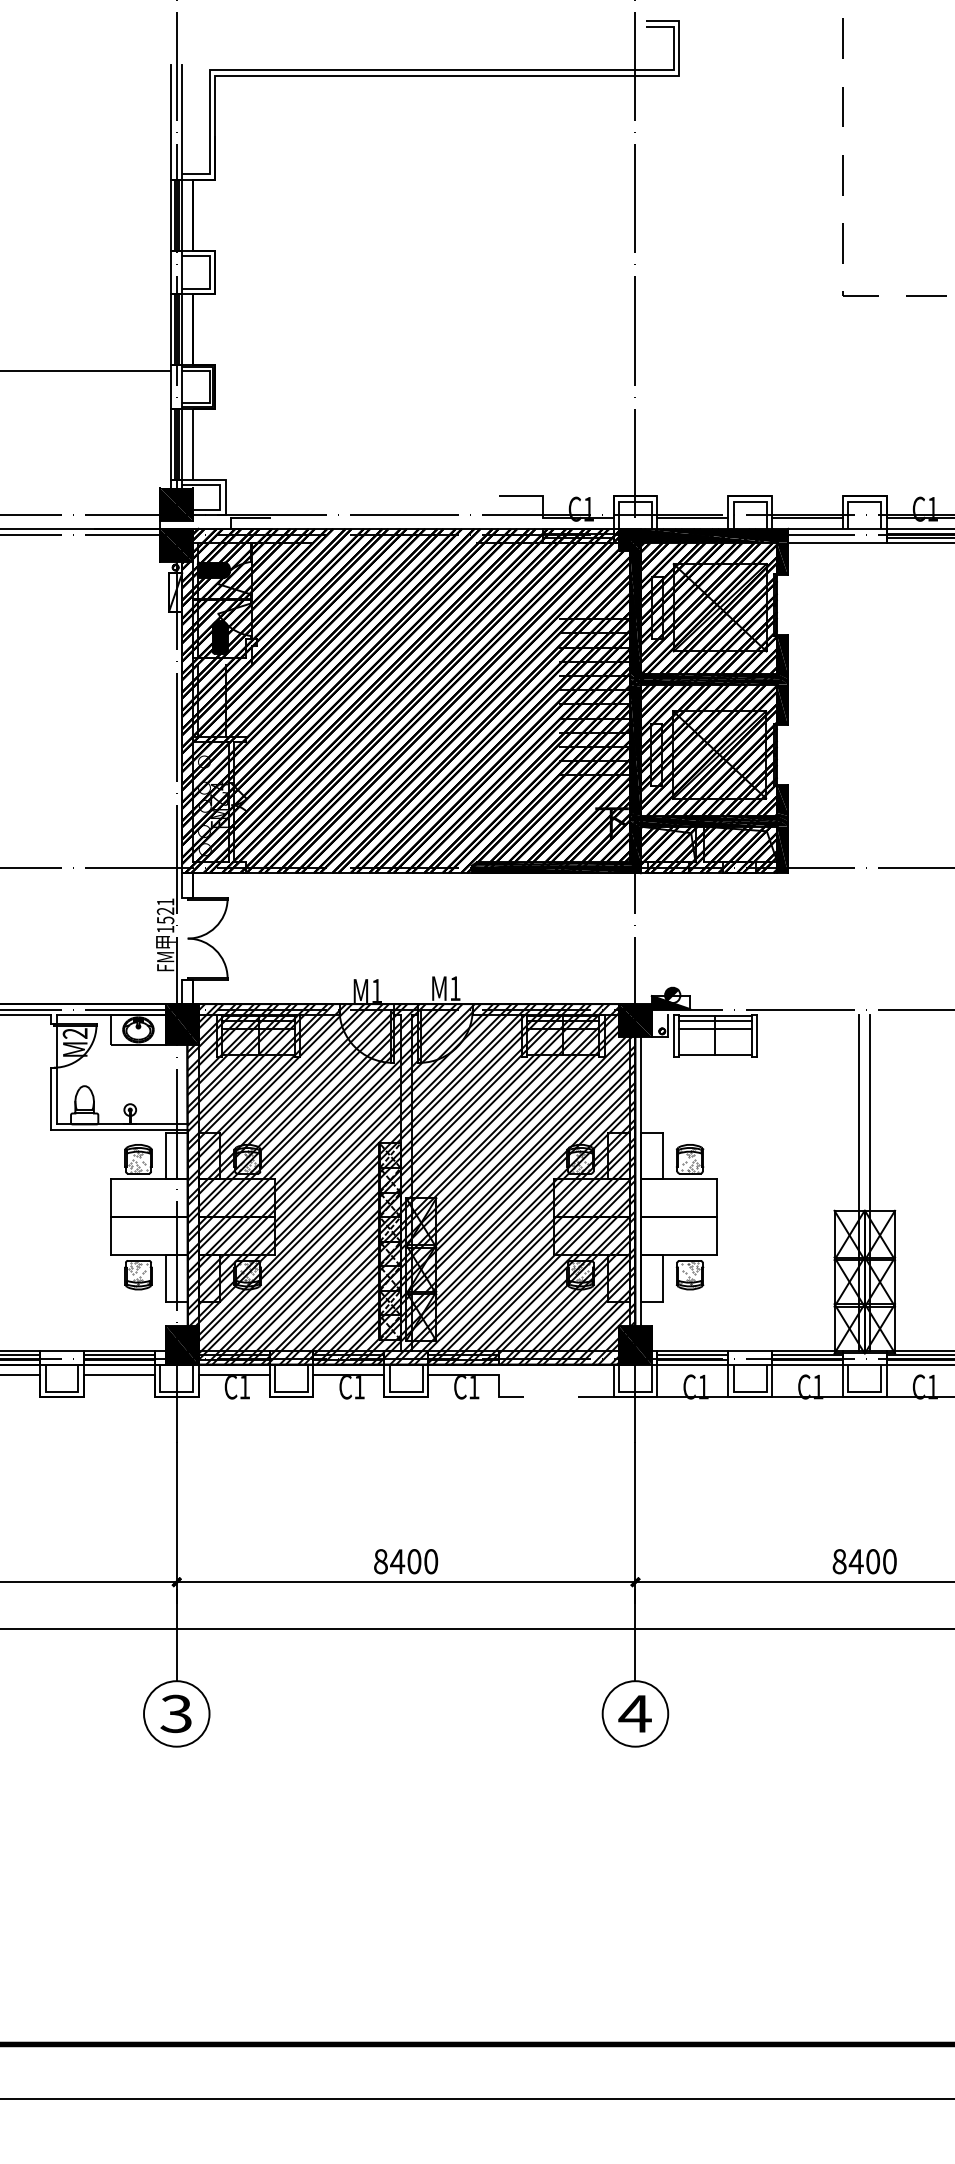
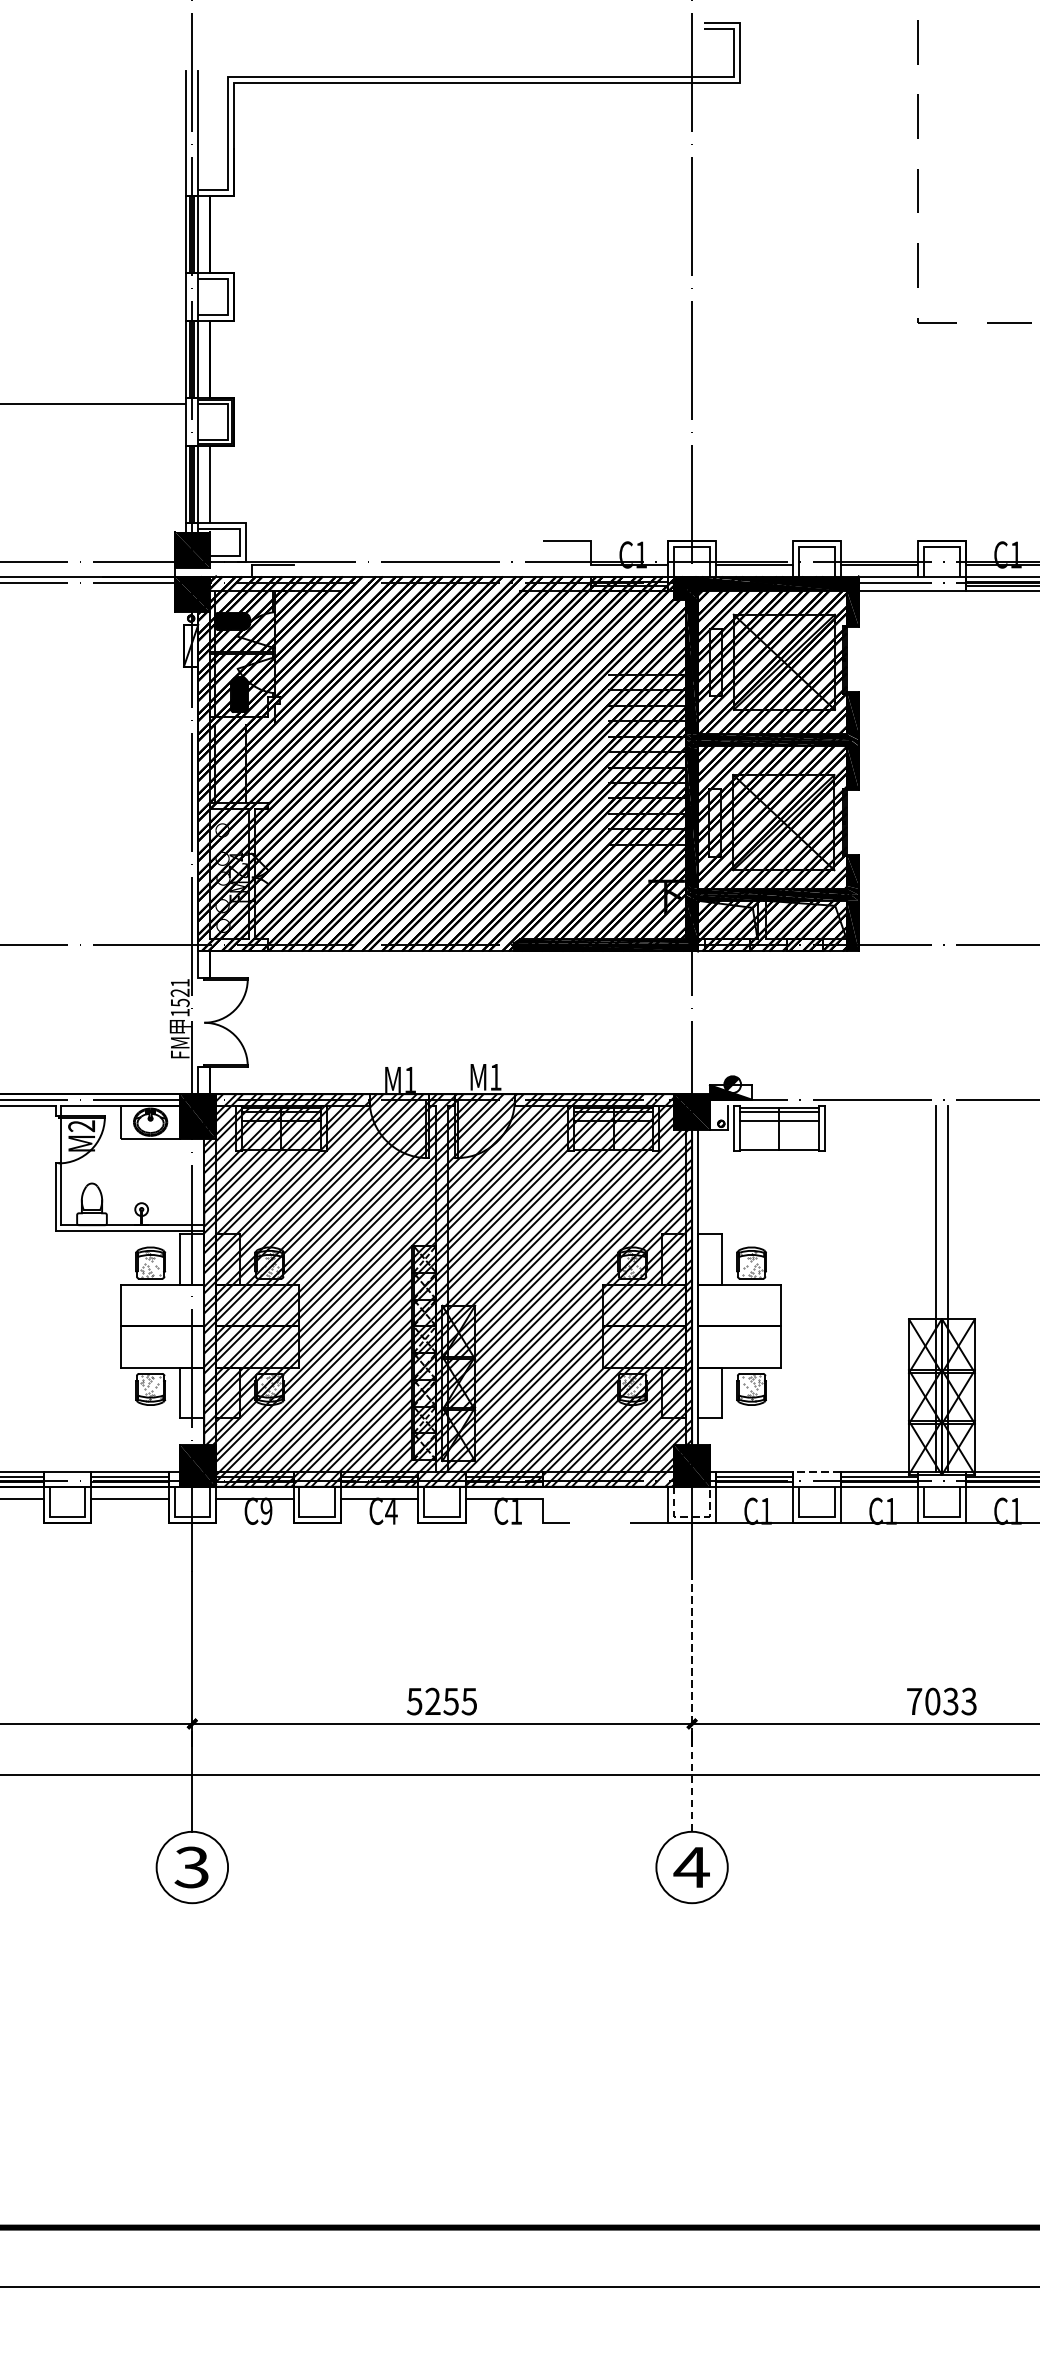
line: (750, 1350) -> (817, 1471), solid -> dashed
text: (244, 1387) -> (266, 1511), C1 -> C9
text: (359, 1387) -> (391, 1511), C1 -> C4
line: (635, 1391) -> (692, 1516), solid -> dashed
text: (405, 1561) -> (441, 1701), 8400 -> 5255
text: (864, 1561) -> (941, 1701), 8400 -> 7033
line: (635, 1562) -> (692, 1702), solid -> dashed

